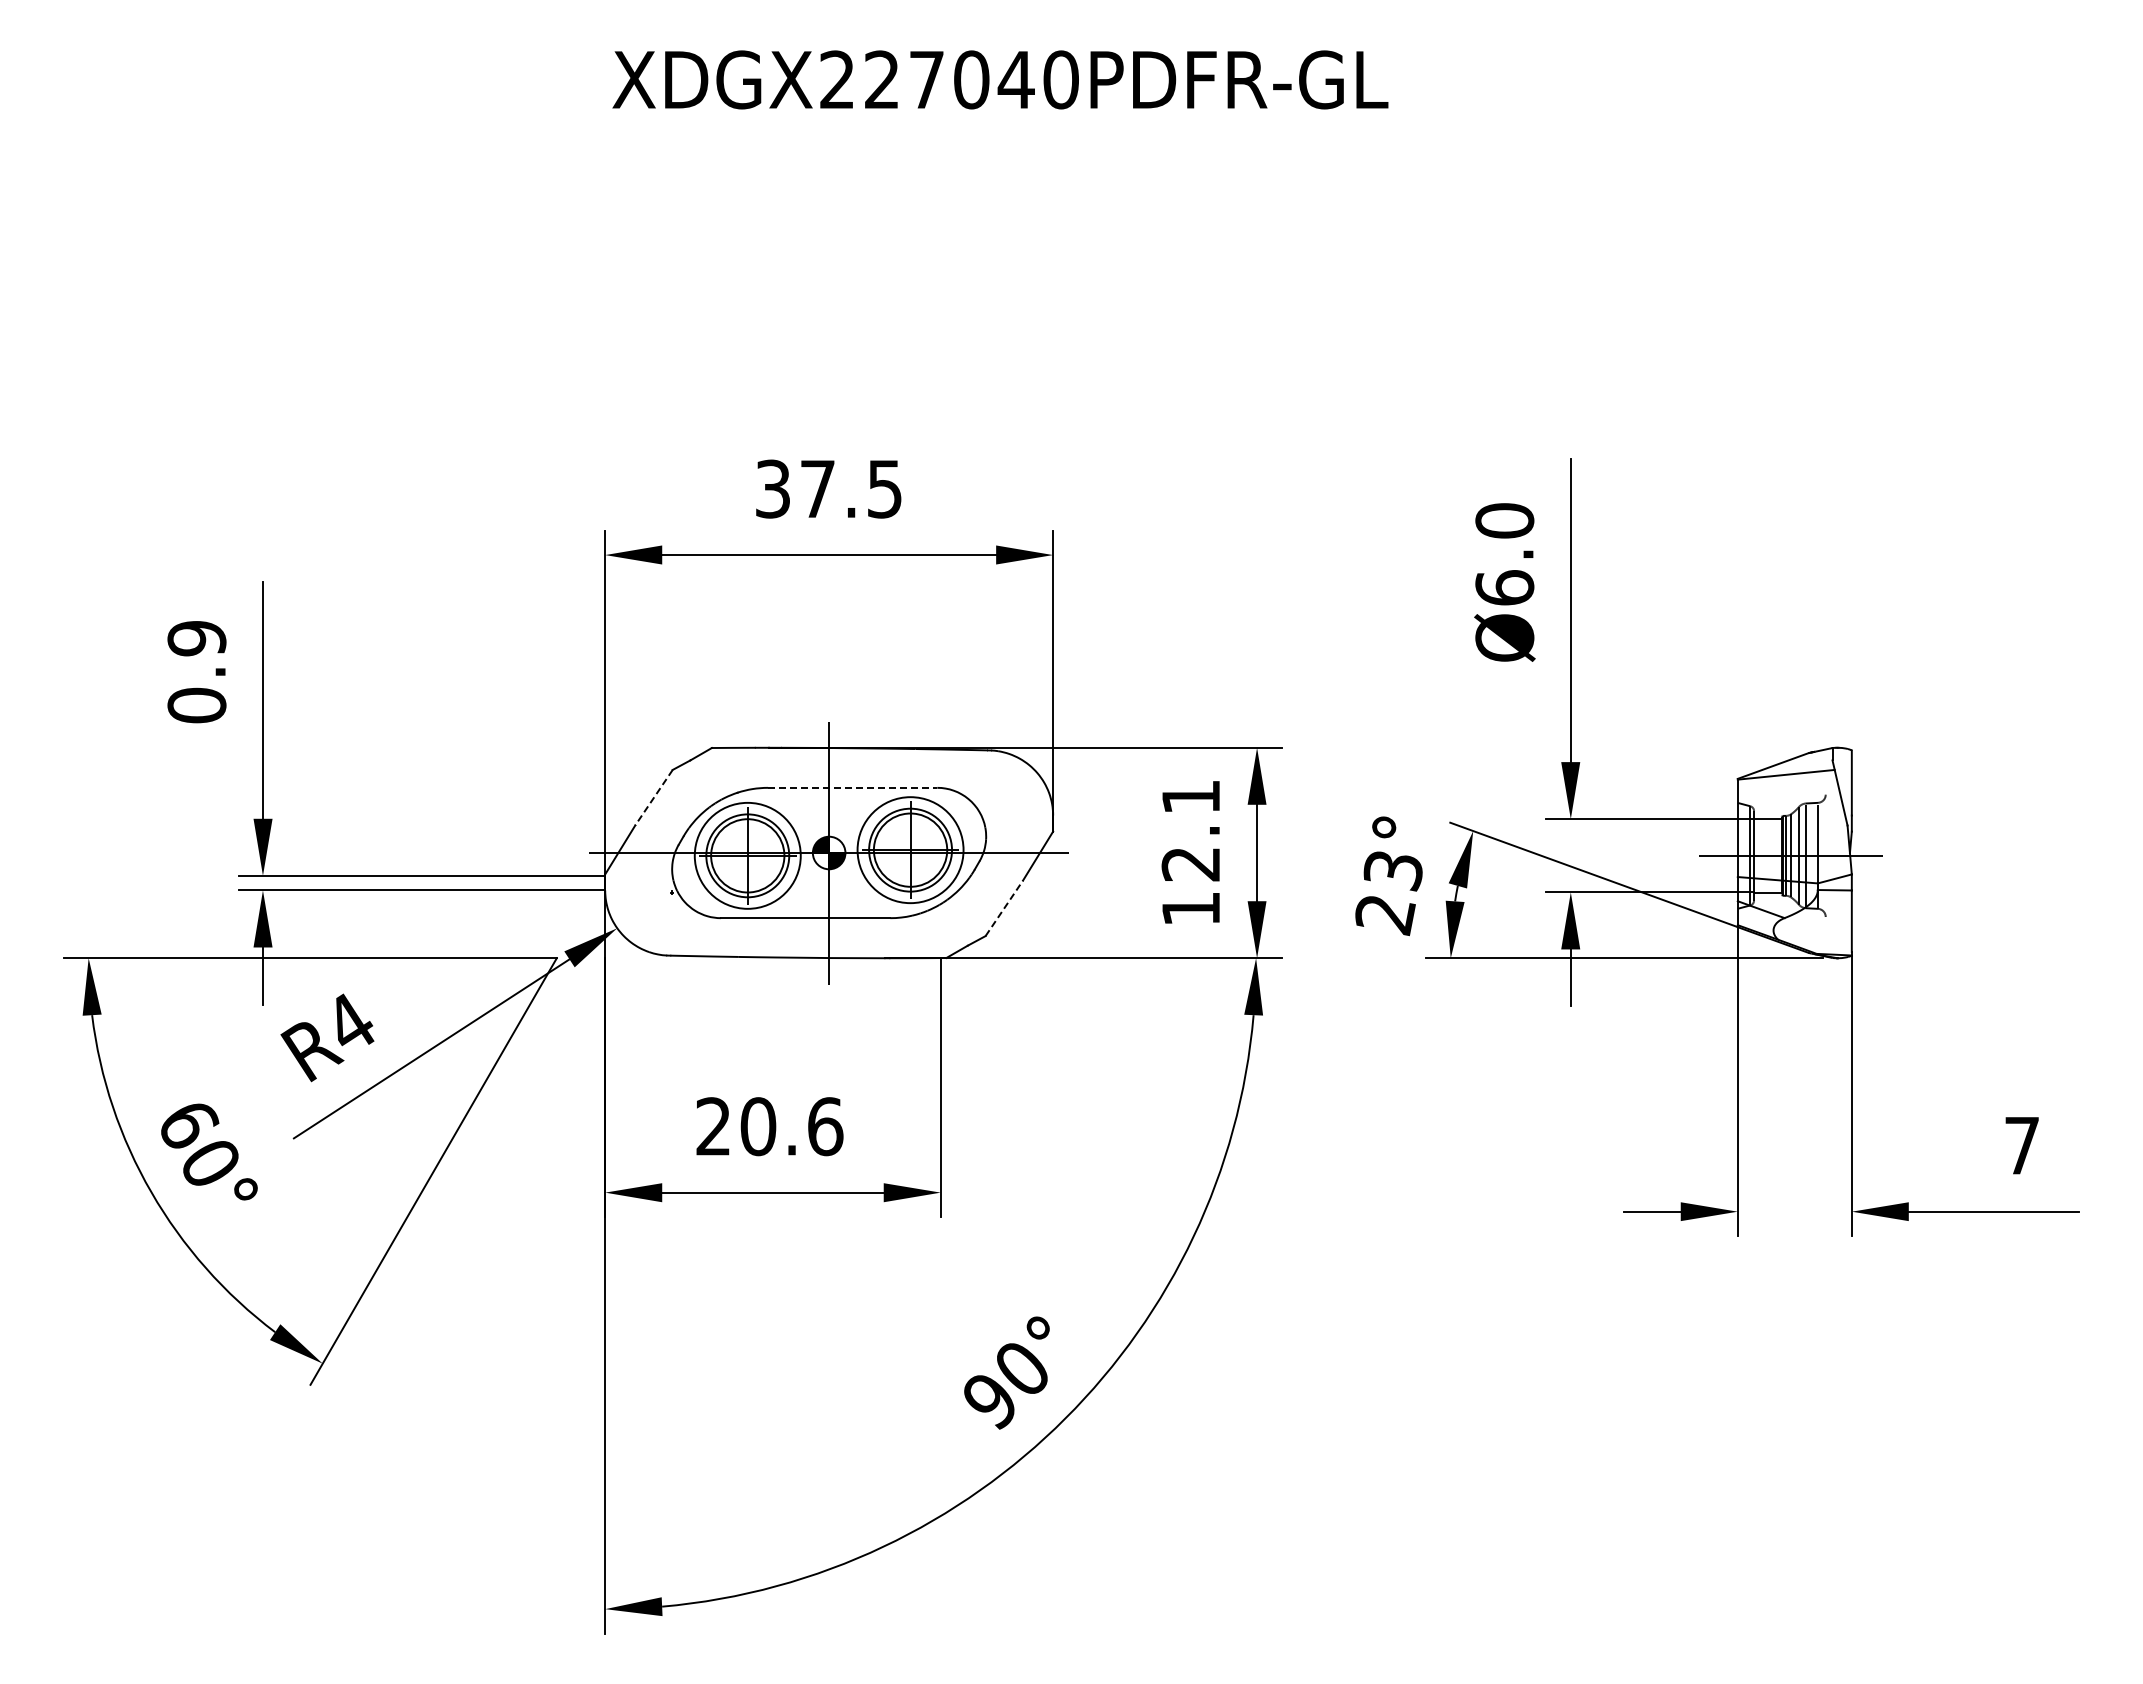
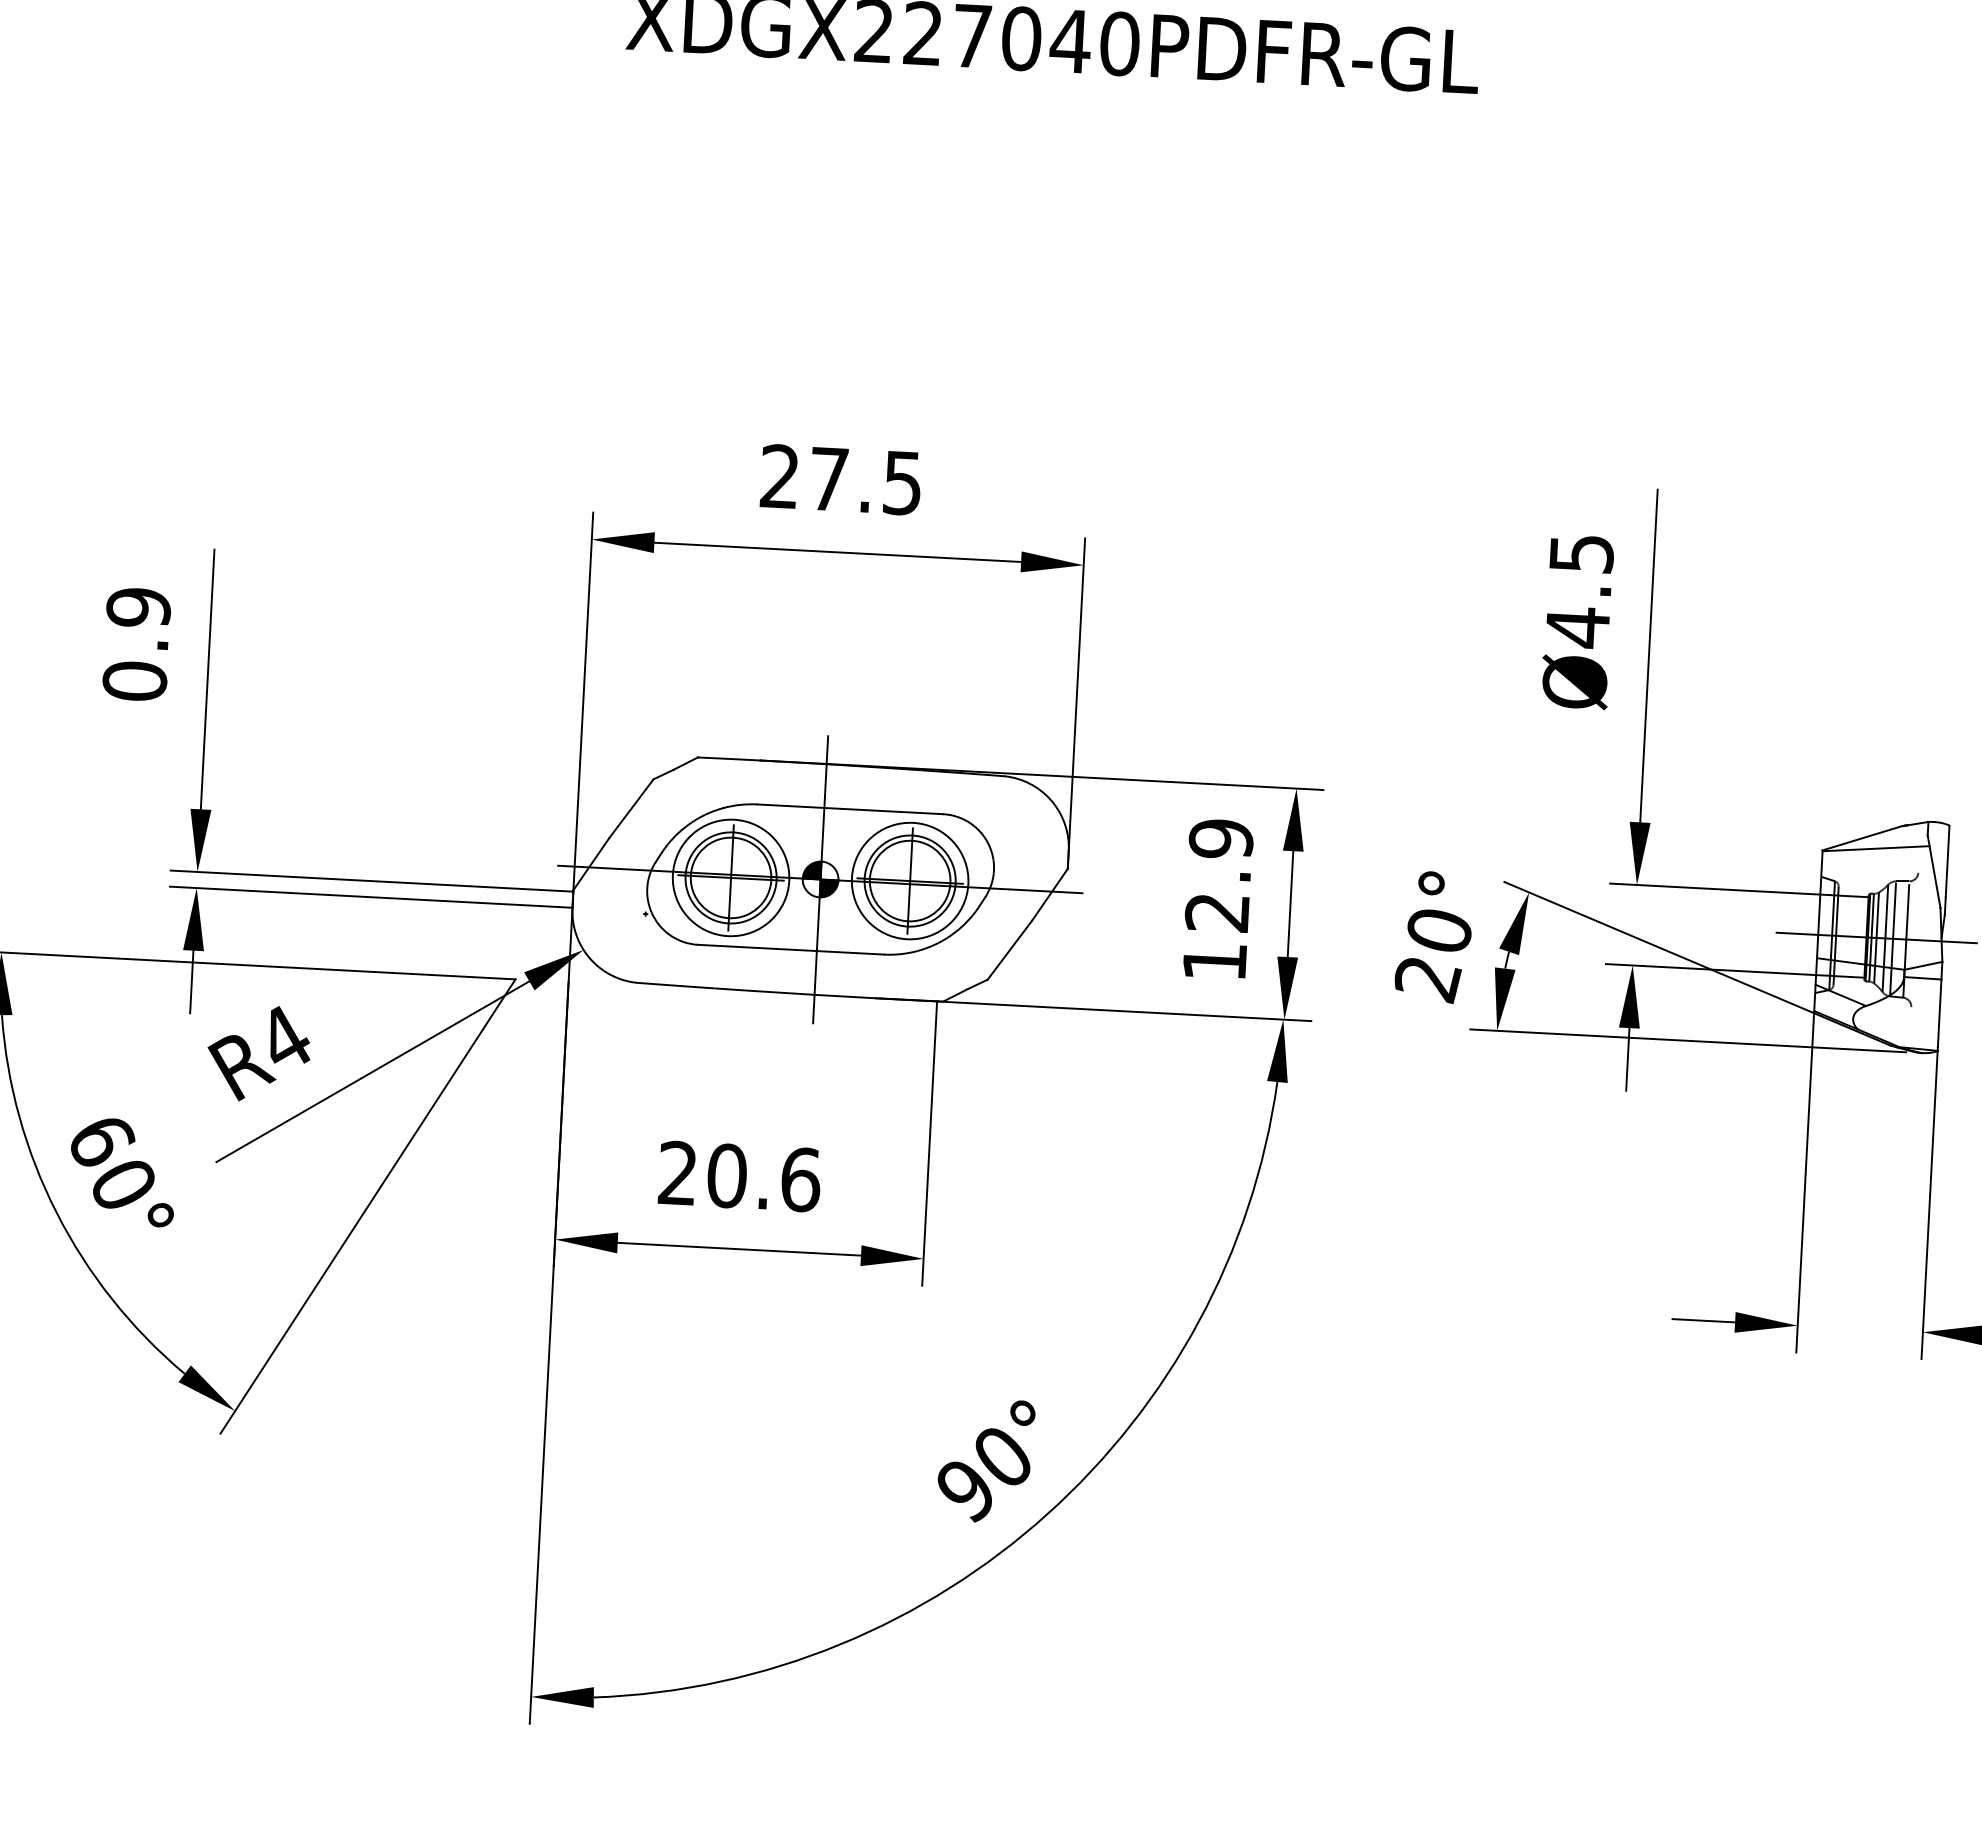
text: (772, 488) -> (779, 475), 37.5 -> 27.5
text: (1504, 554) -> (1579, 590), Ø6.0 -> Ø4.5
line: (852, 787) -> (850, 808), dashed -> solid
text: (1190, 796) -> (1220, 838), 12.1 -> 12.9
line: (653, 797) -> (630, 808), dashed -> solid
text: (1392, 871) -> (1438, 932), 23° -> 20°
line: (1004, 908) -> (1009, 950), dashed -> solid

